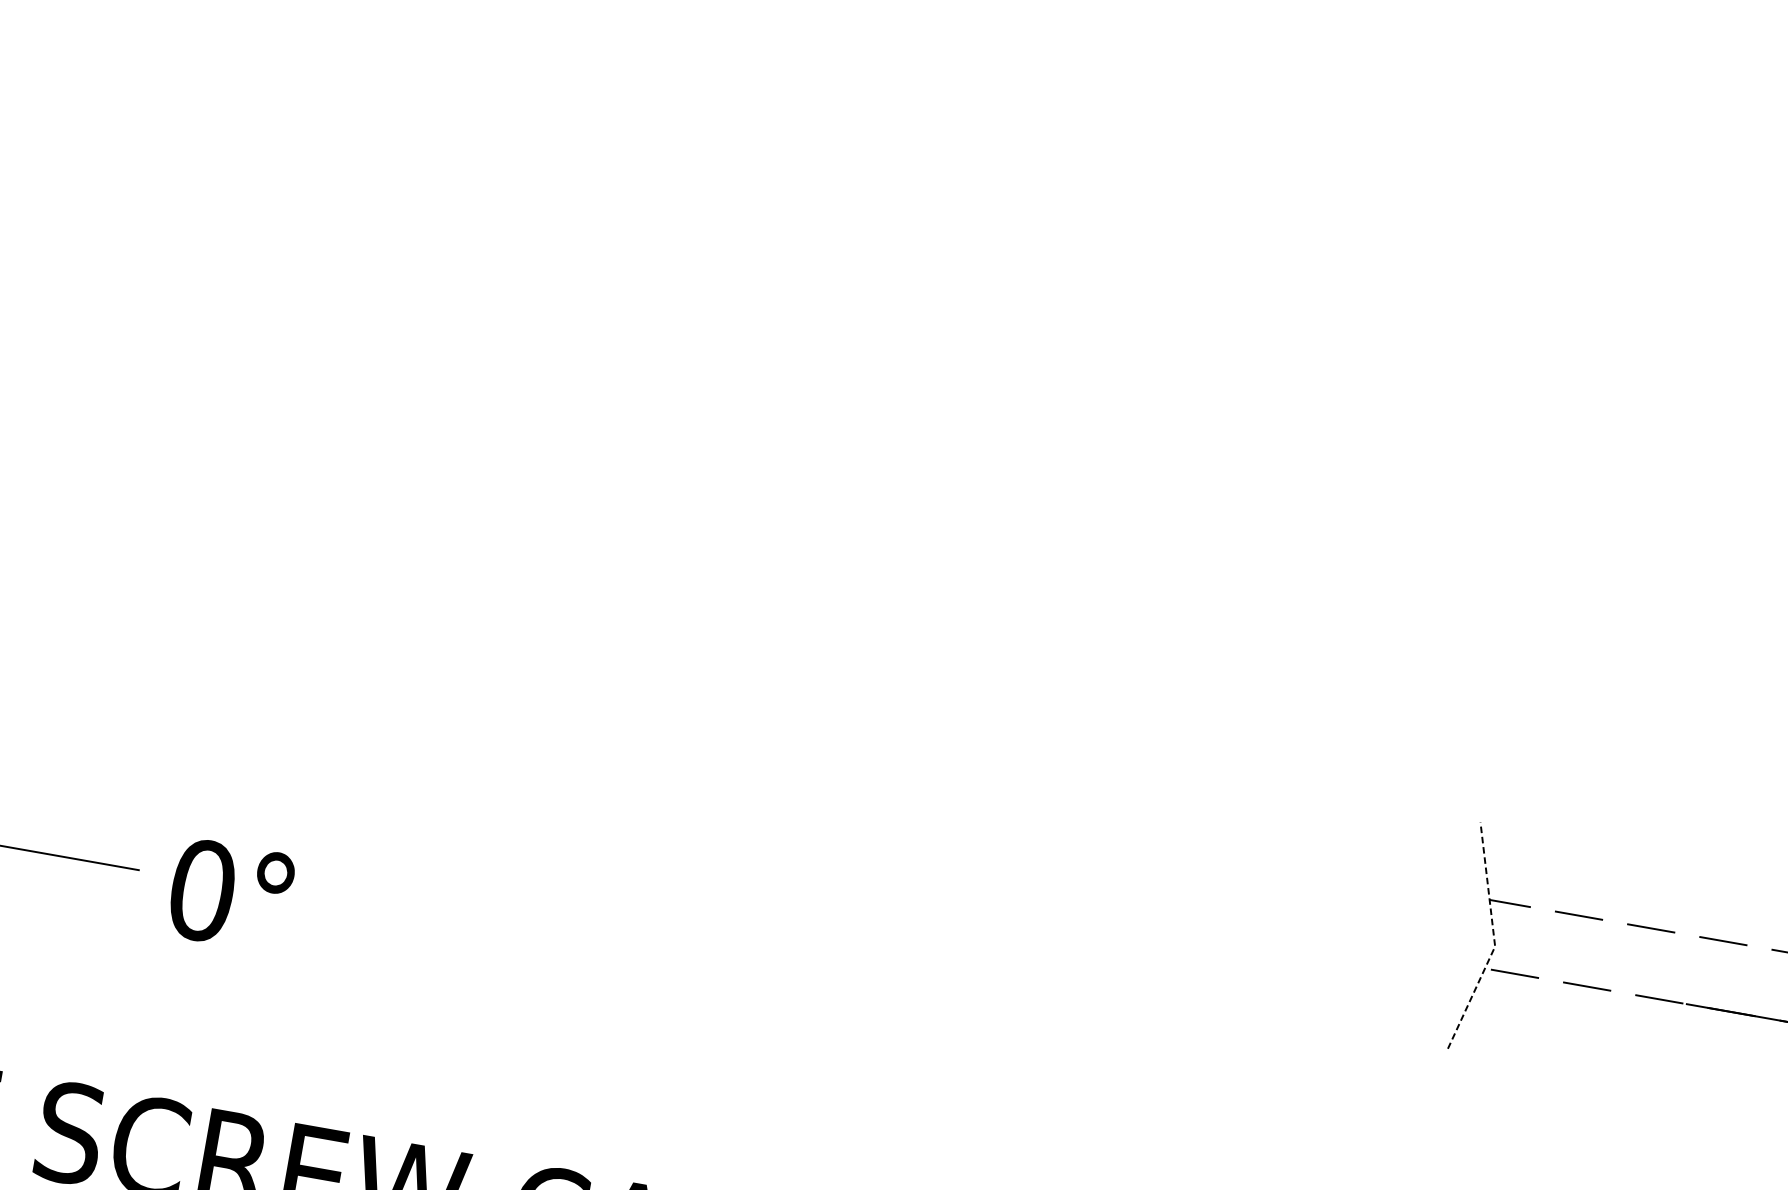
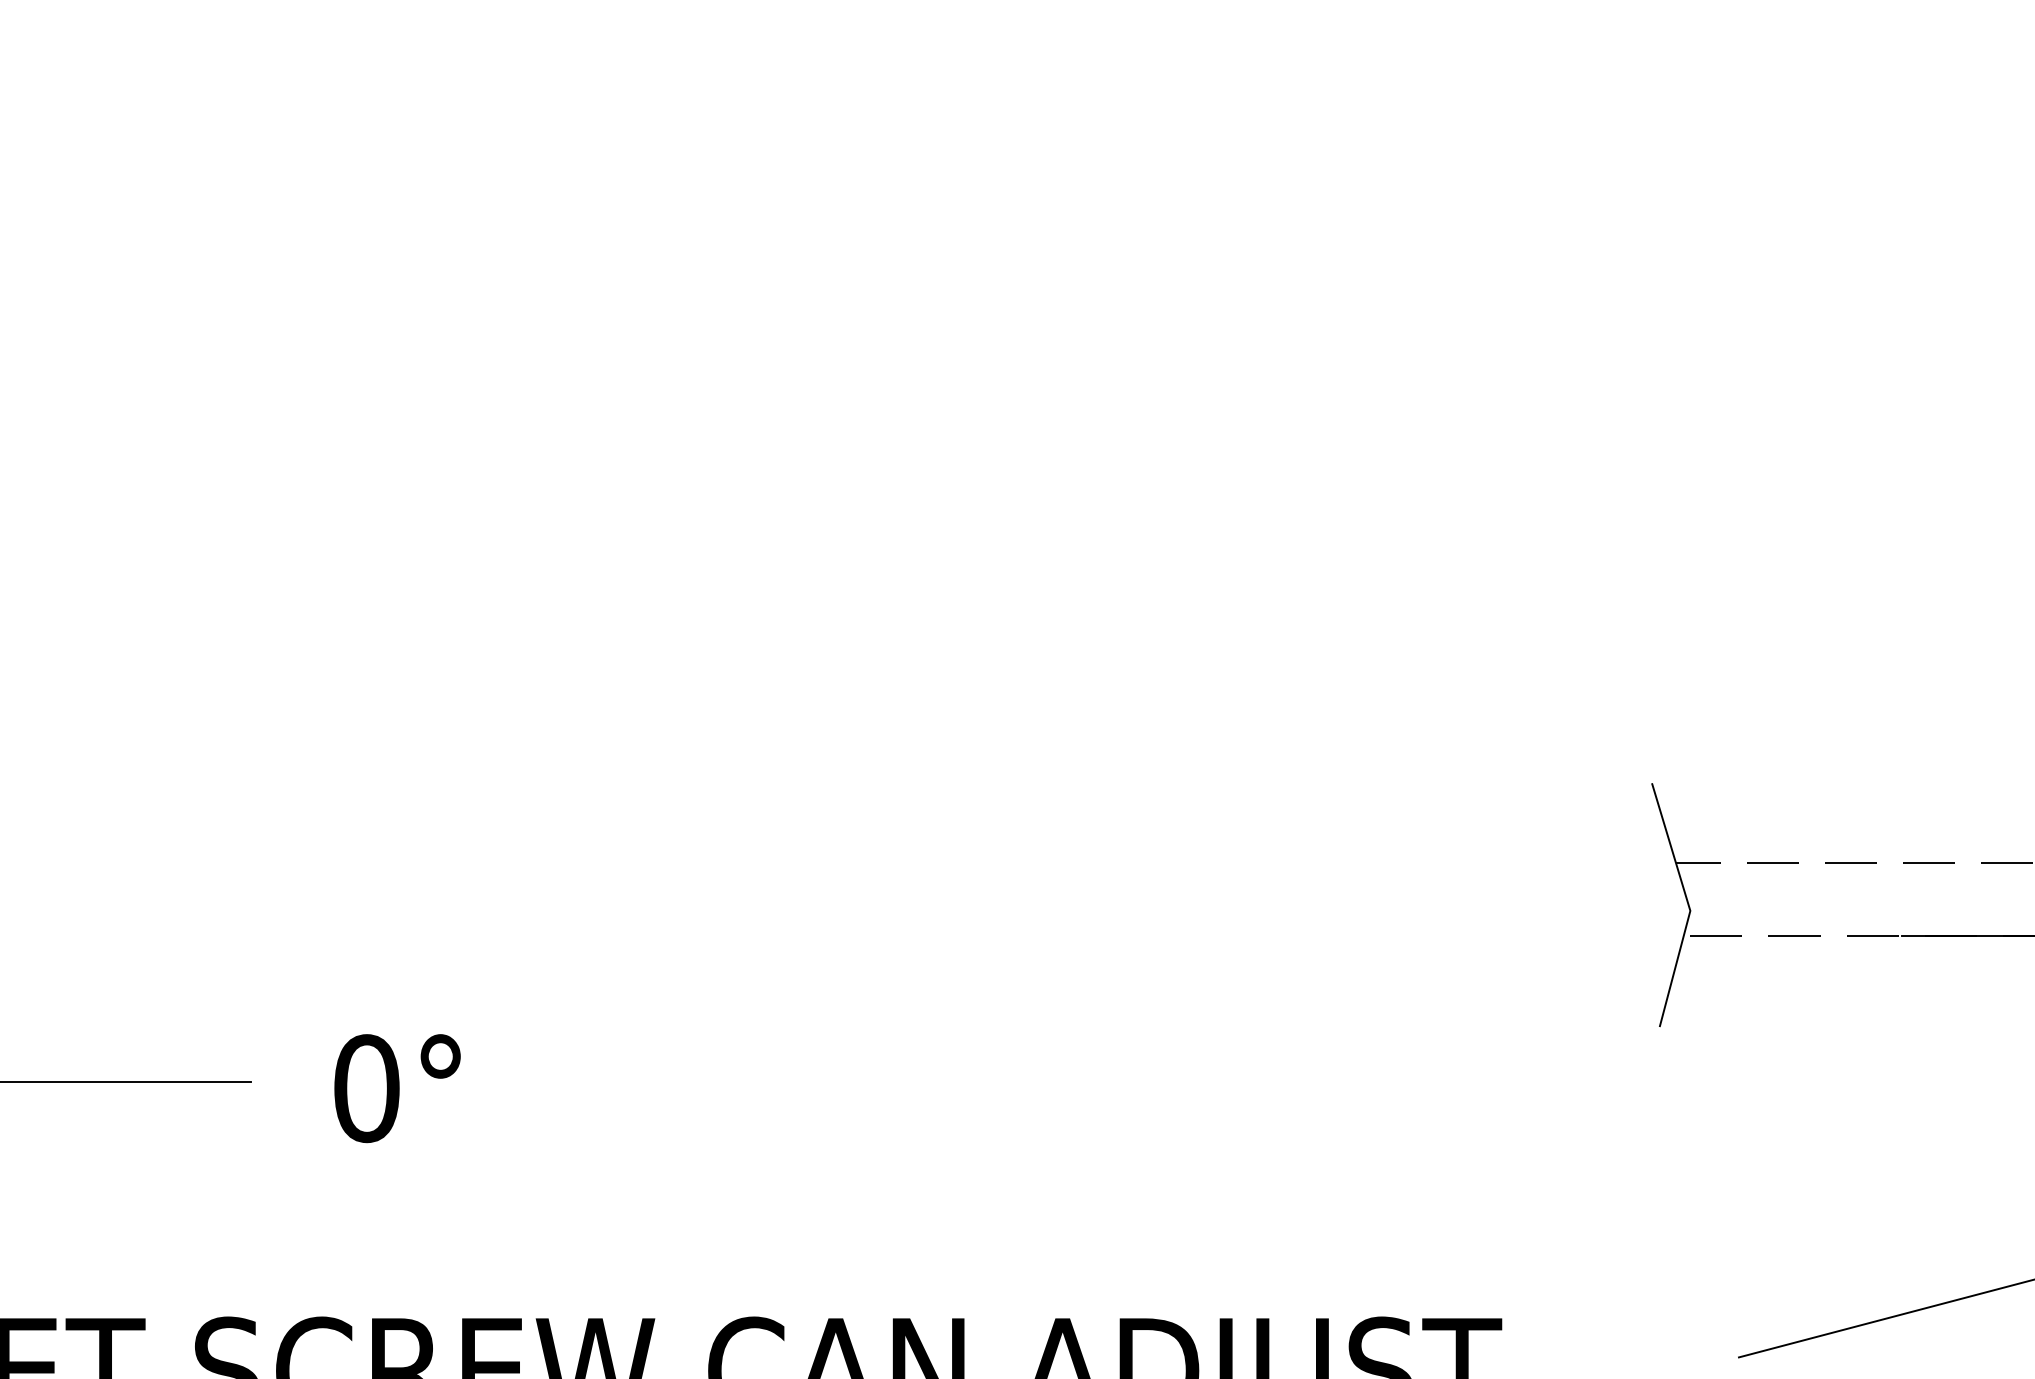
text: (230, 895) -> (397, 1088), moved
line: (1494, 941) -> (1688, 905), dashed -> solid

